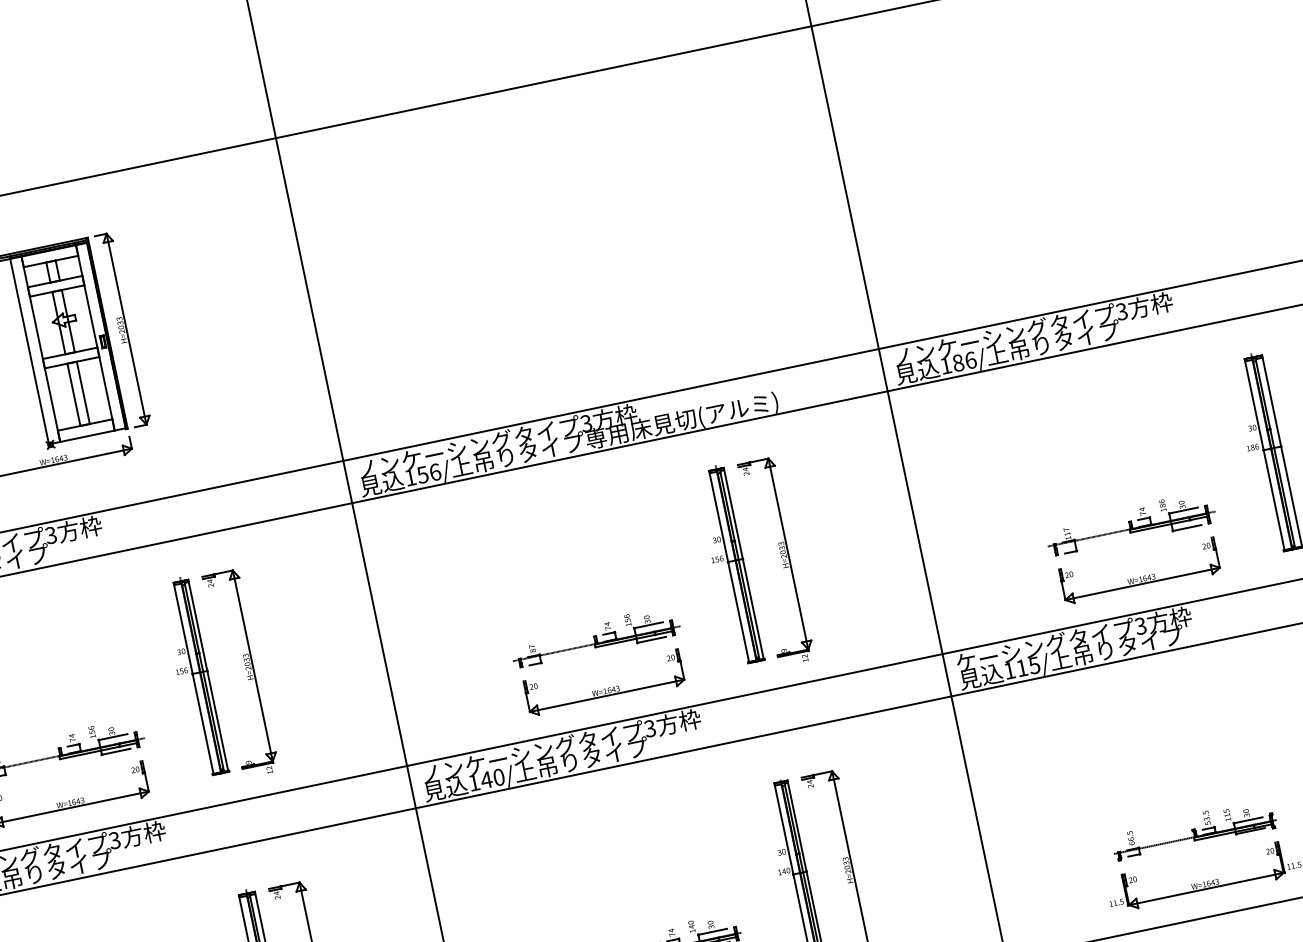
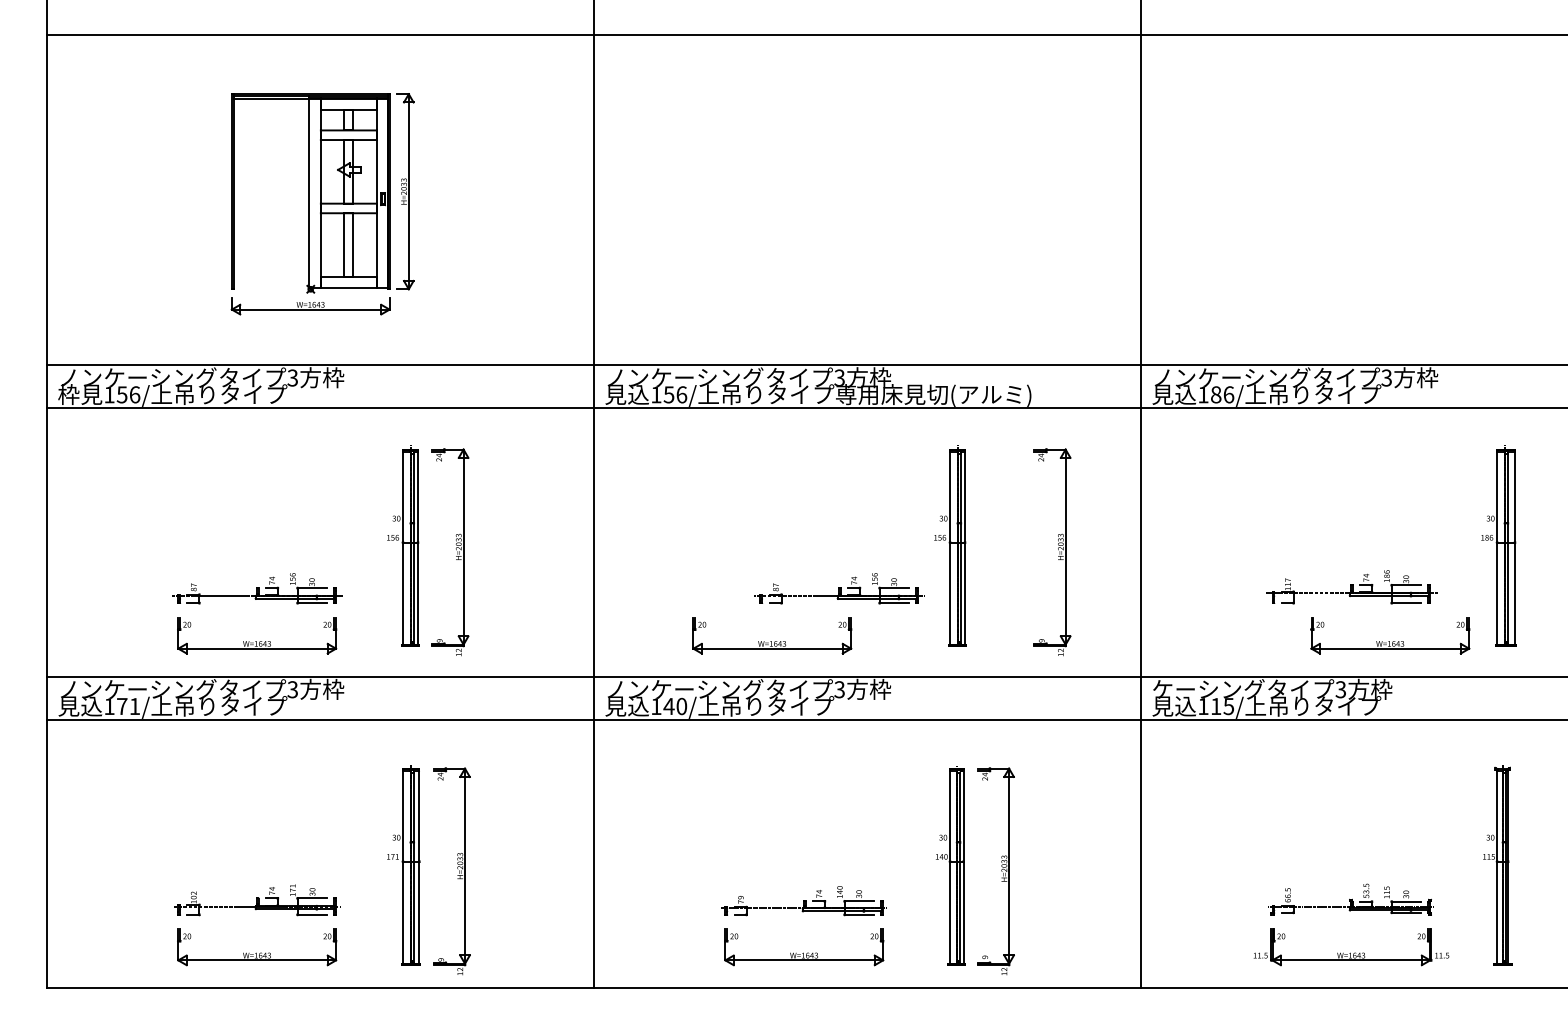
part: (782, 558) -> (1058, 550), moved
part: (1140, 577) -> (1389, 641), moved
part: (595, 636) -> (839, 588), moved
part: (604, 688) -> (771, 641), moved

